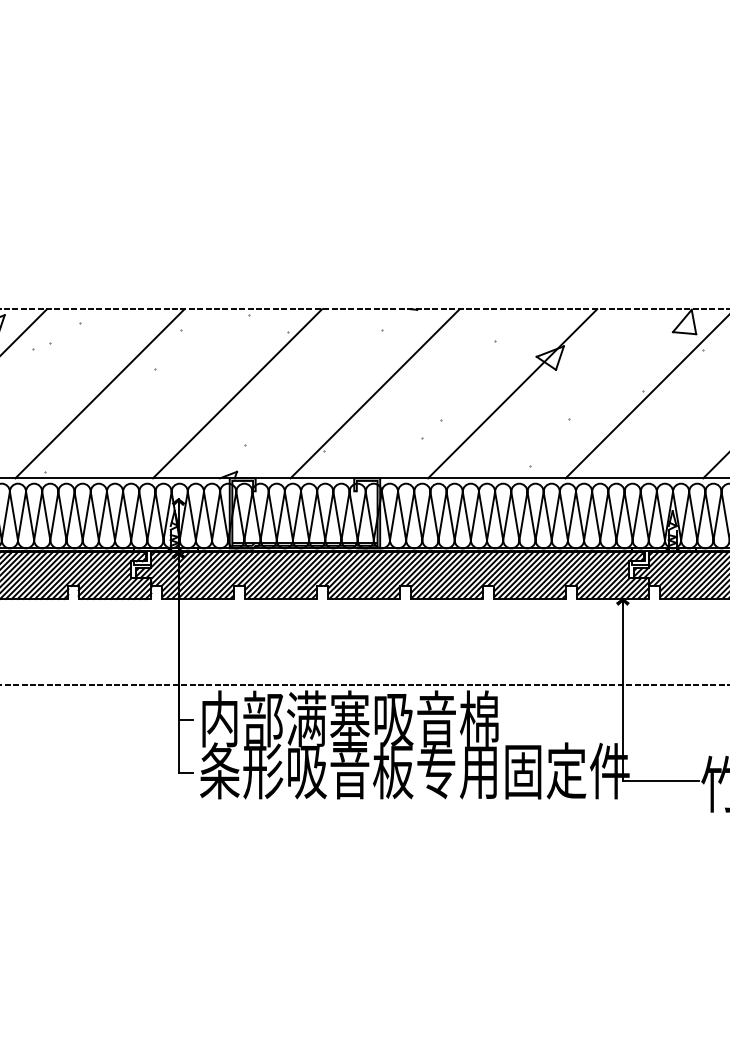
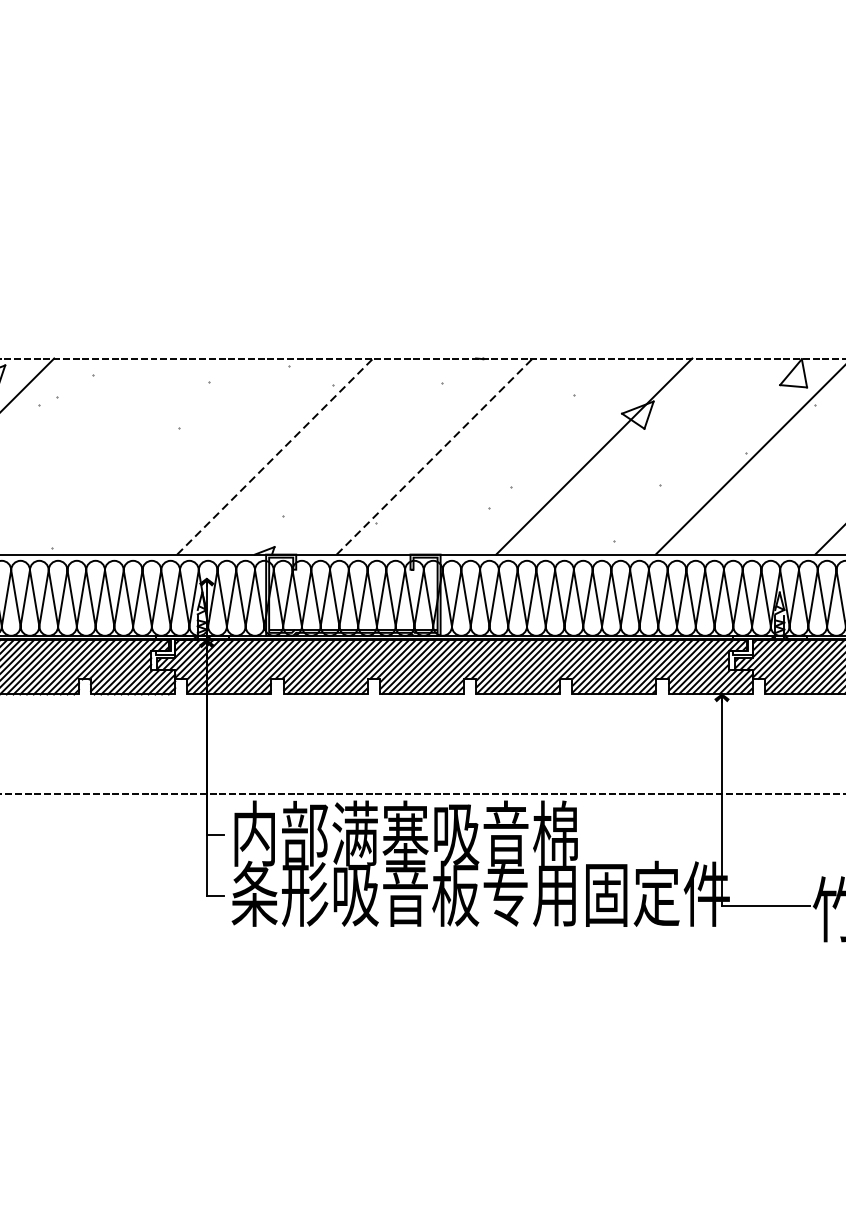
line: (99, 393) -> (115, 456), removed
line: (237, 393) -> (275, 456), solid -> dashed
line: (375, 393) -> (435, 456), solid -> dashed

